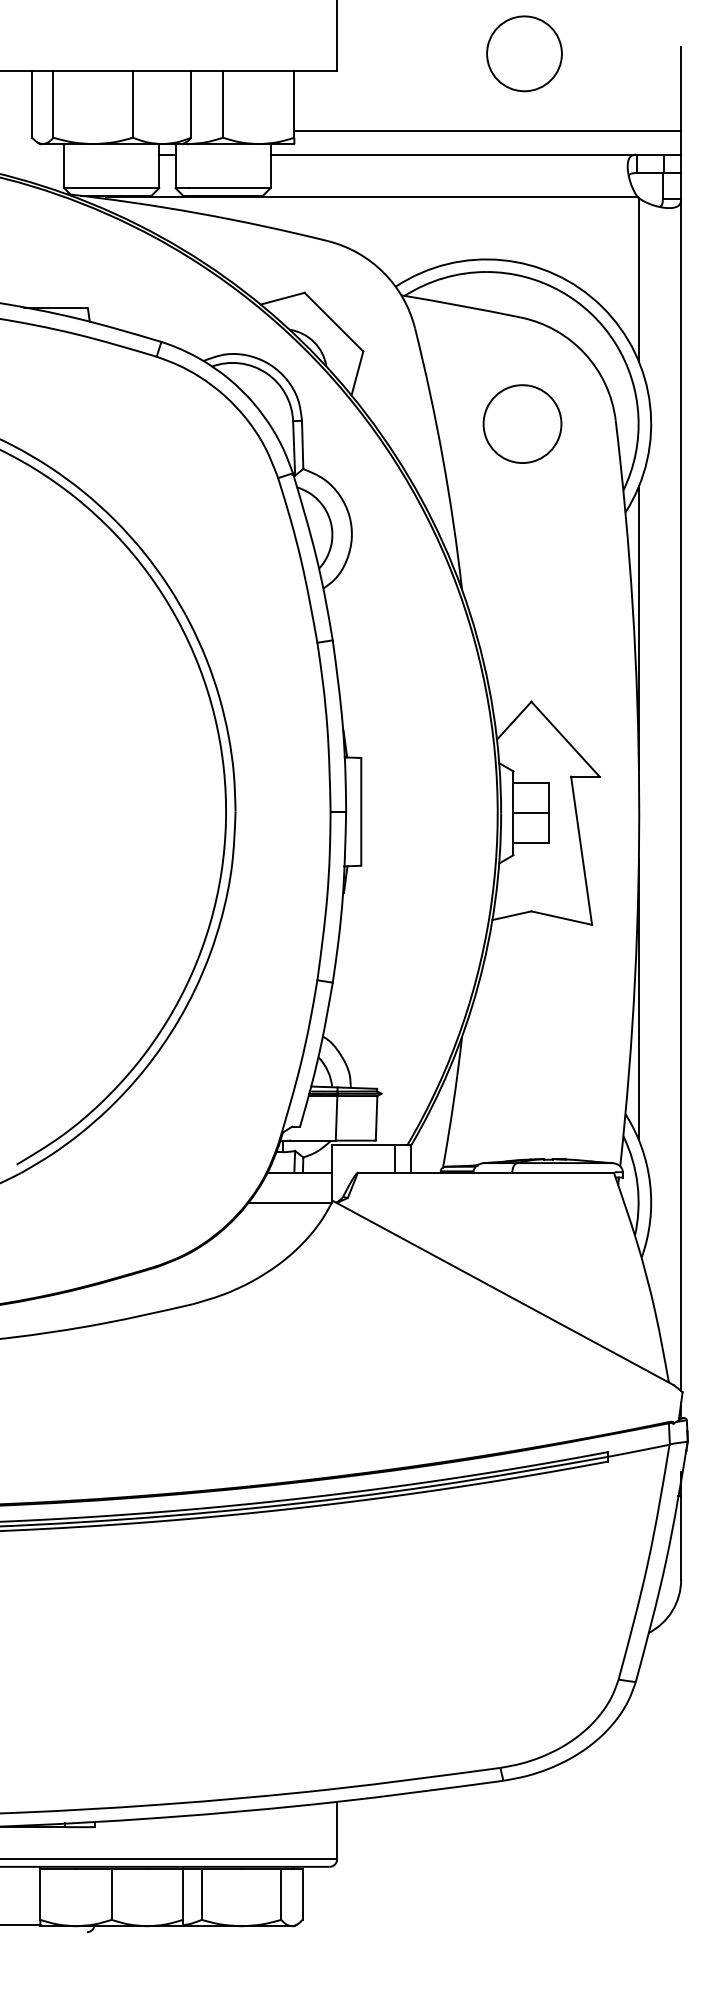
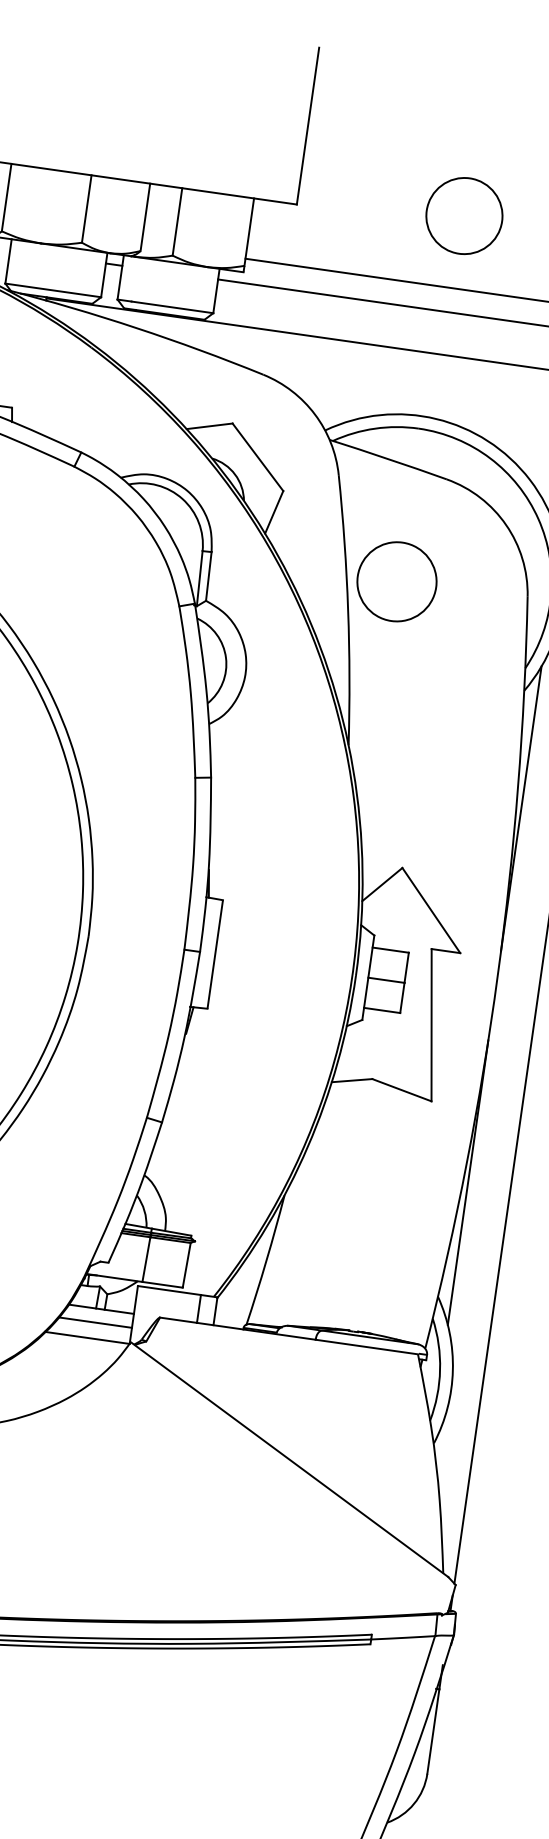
circle: (524, 53) -> (464, 215), moved
circle: (522, 423) -> (397, 581), moved
line: (295, 1186) -> (95, 1322), added

